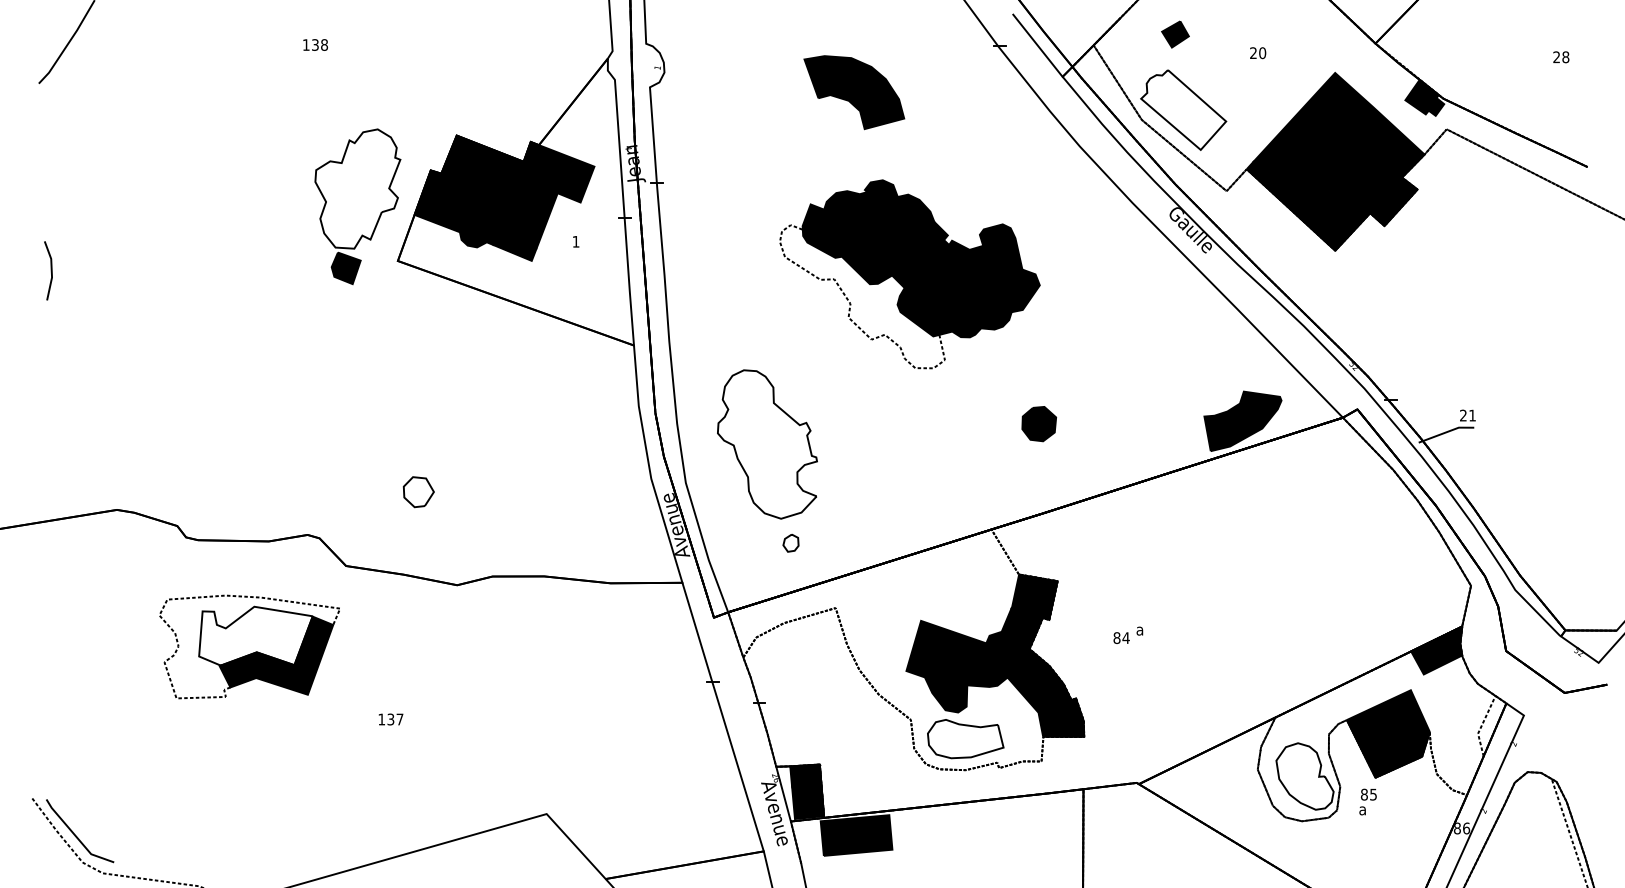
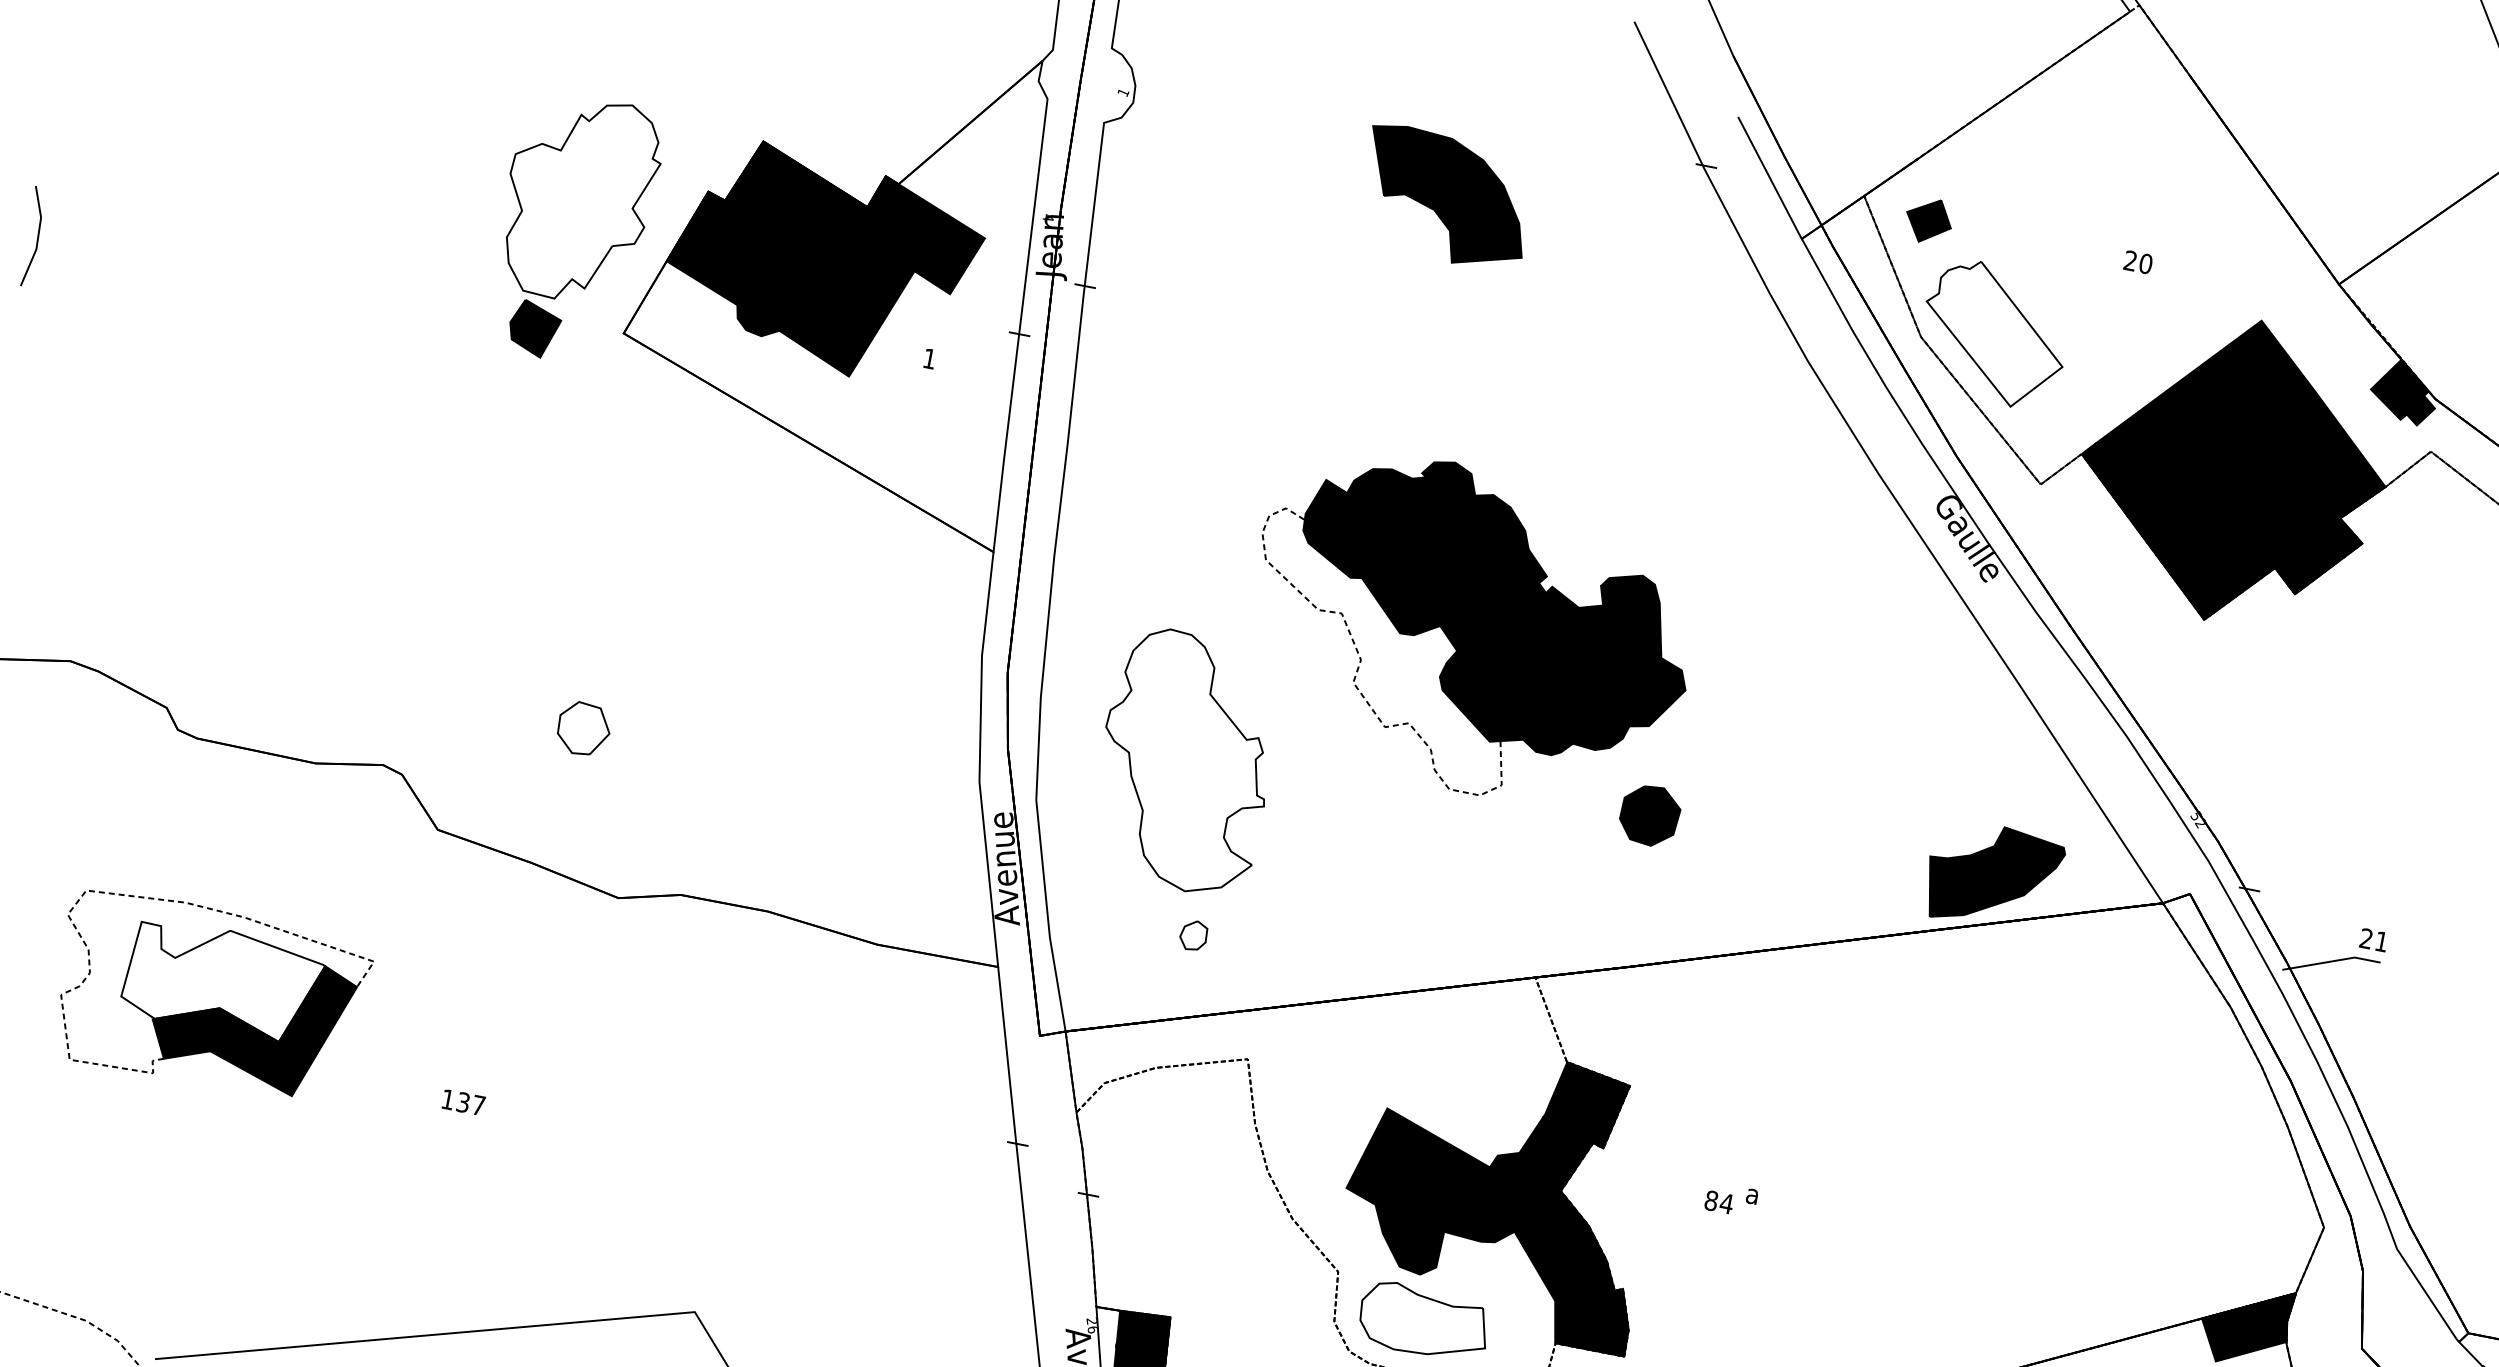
part: (1175, 34) -> (1928, 220), moved
part: (909, 274) -> (1469, 629), moved
part: (249, 646) -> (209, 996), moved

